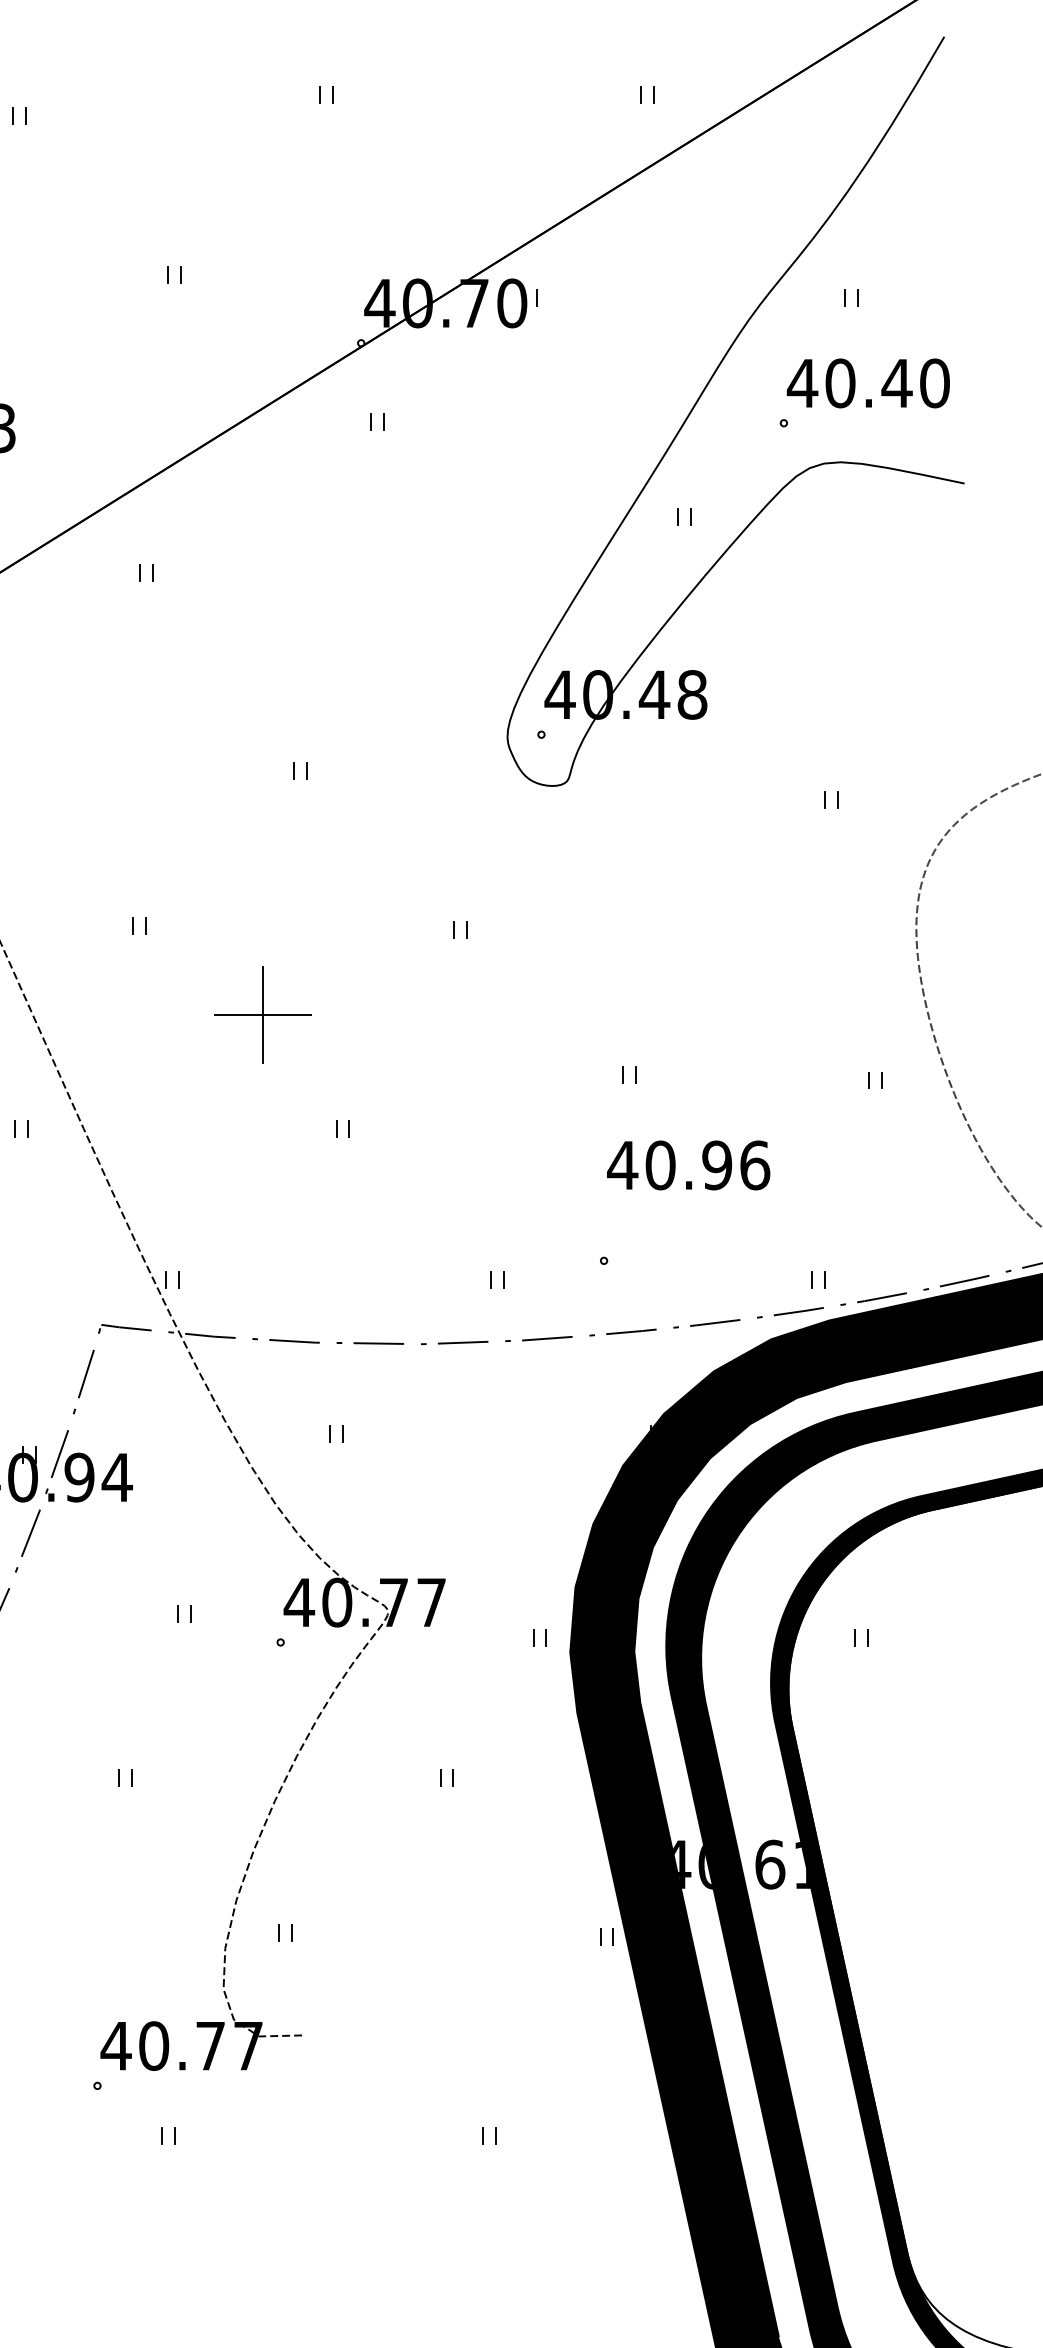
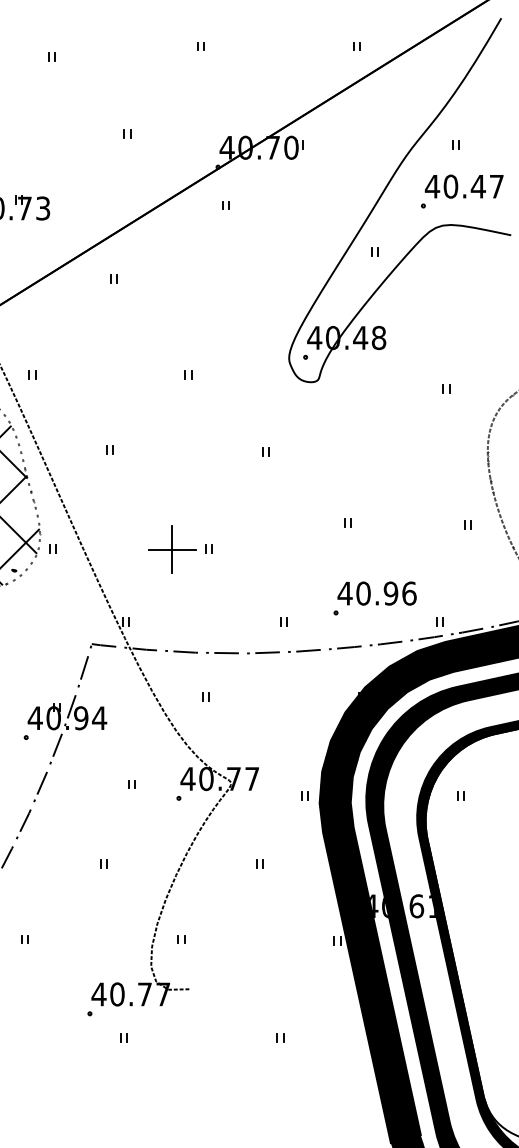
text: (934, 383) -> (496, 186), 40.40 -> 40.47
part: (263, 1014) -> (172, 549), moved
text: (687, 1165) -> (376, 593), moved

